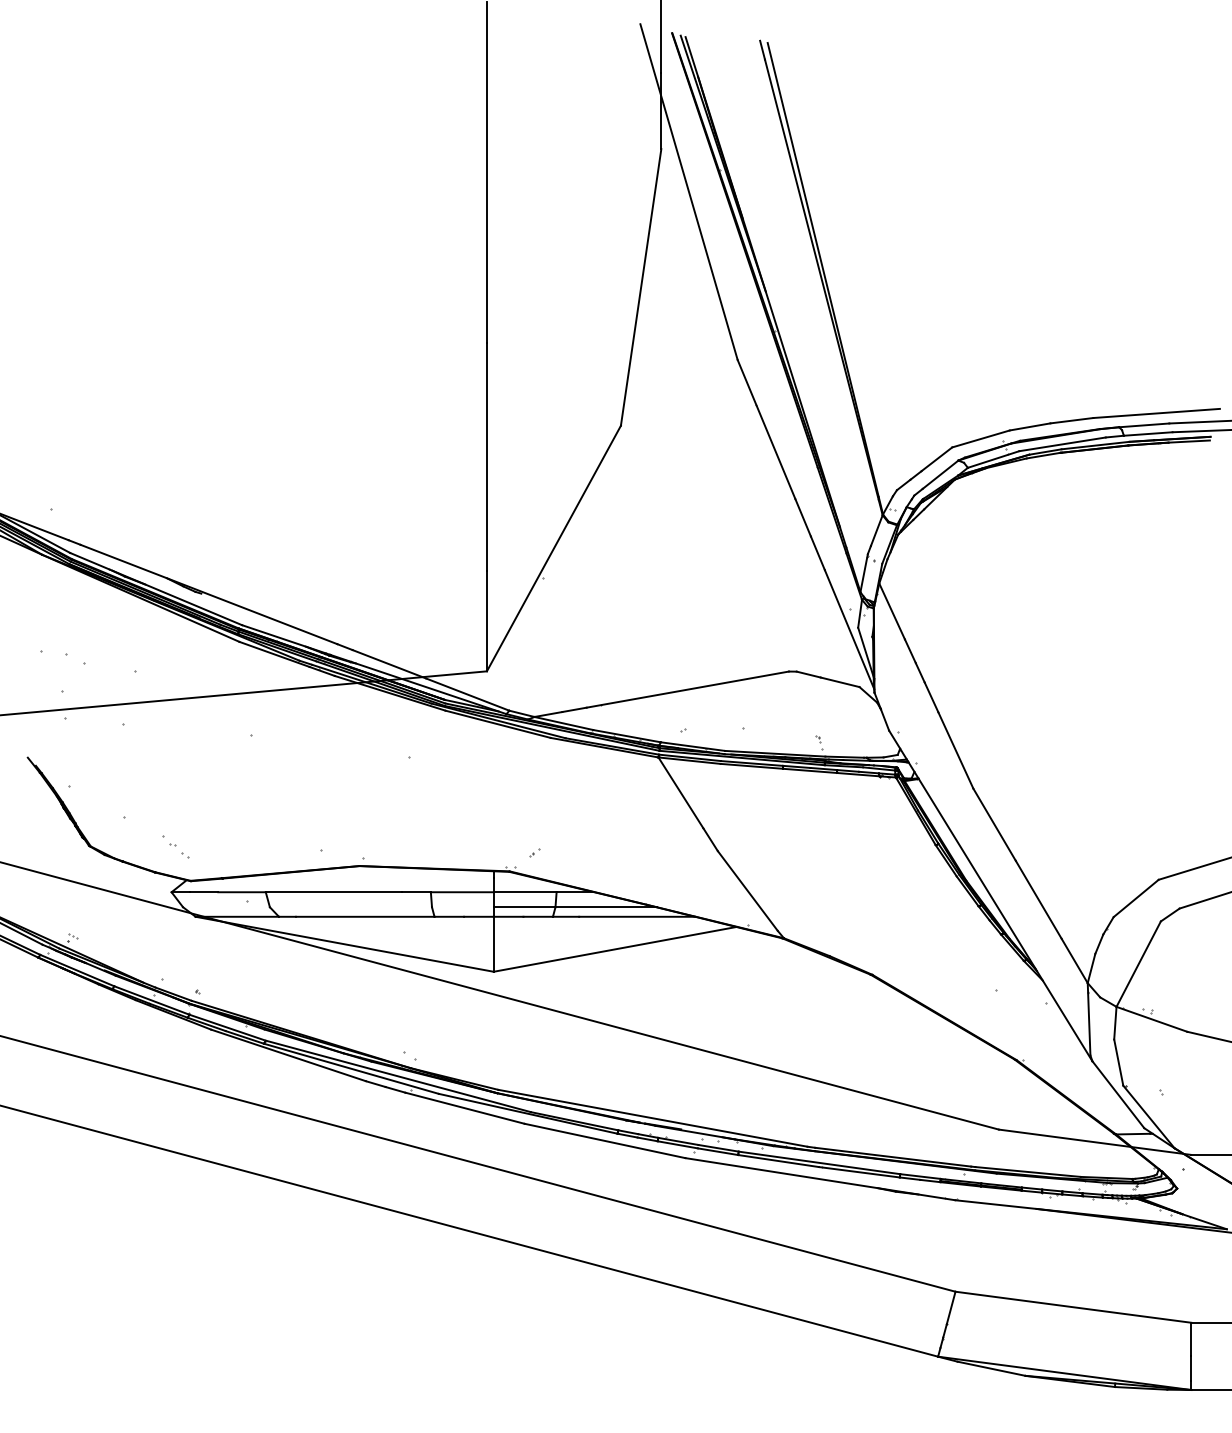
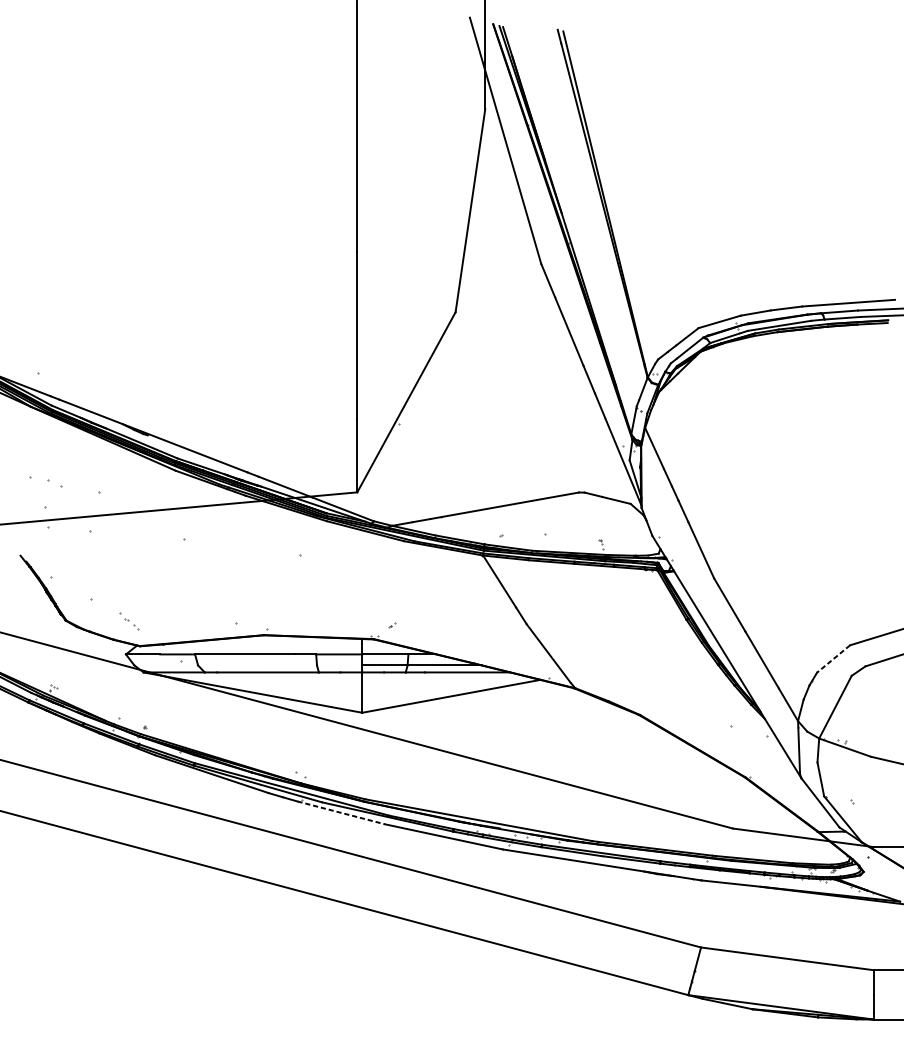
line: (1135, 898) -> (833, 659), solid -> dashed
line: (464, 1108) -> (340, 813), solid -> dashed

